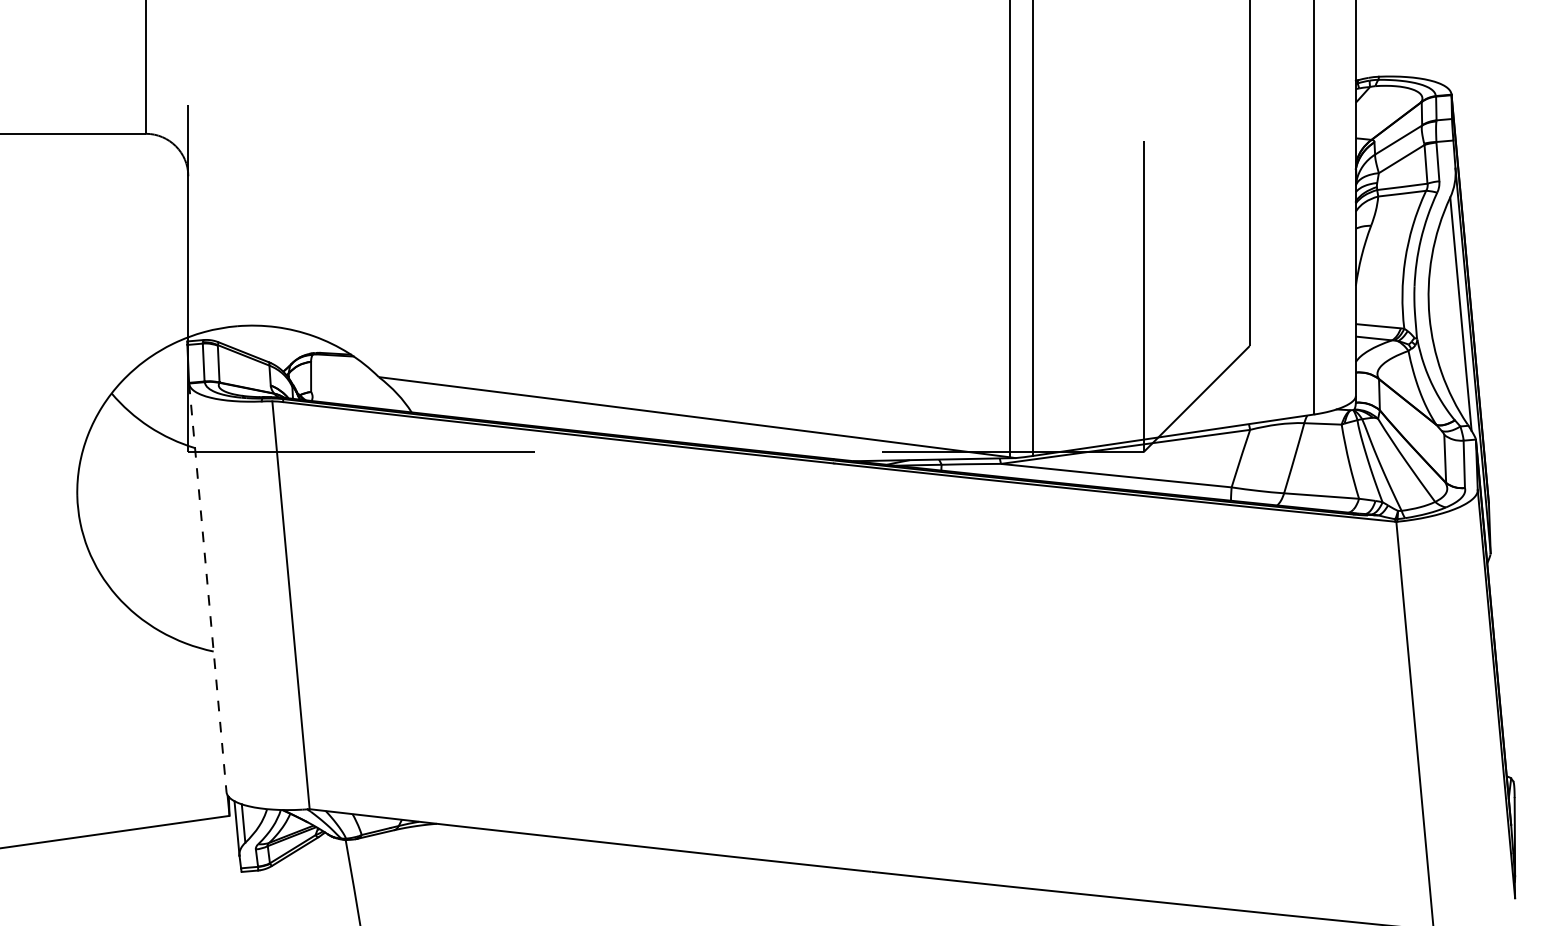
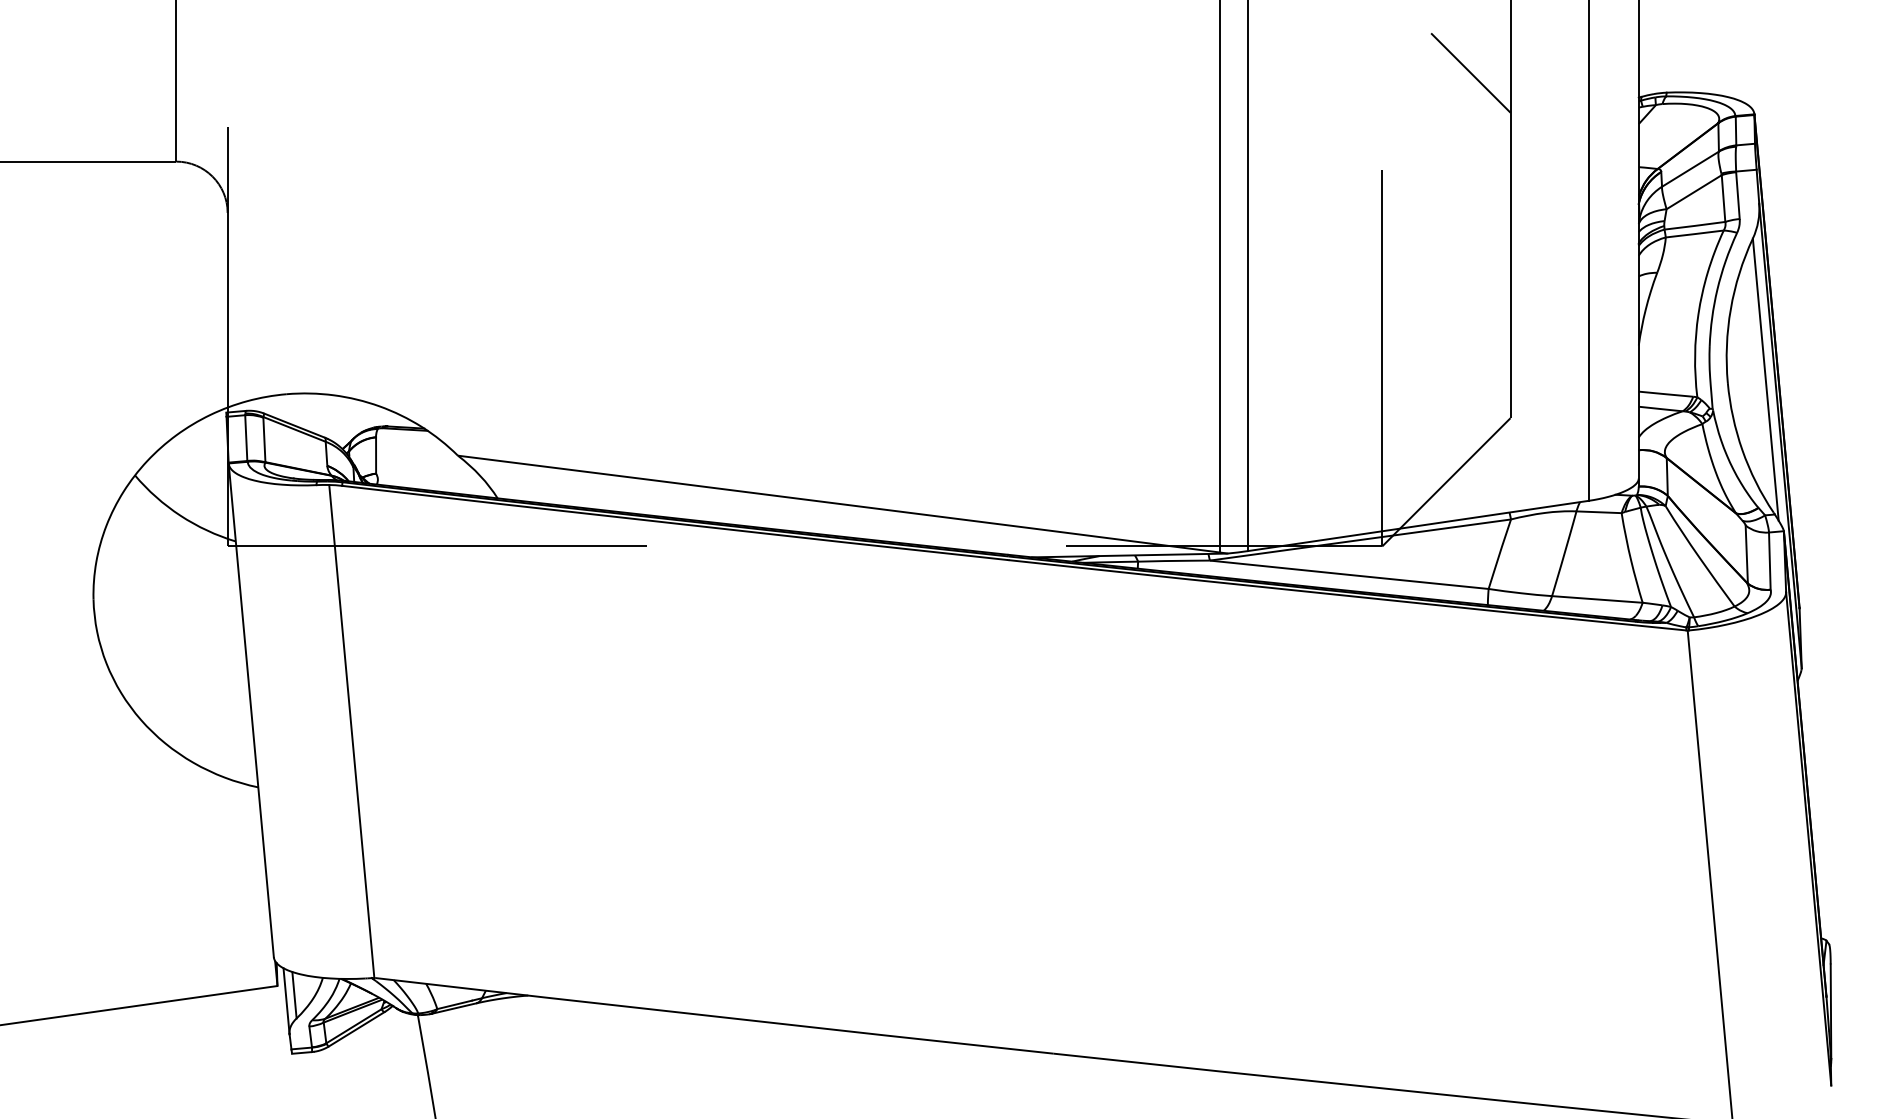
line: (1216, 60) -> (1470, 73), added
line: (207, 588) -> (250, 711), dashed -> solid

